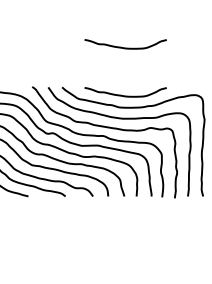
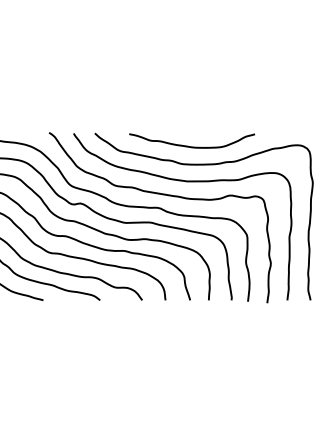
curve: (125, 47) -> (191, 72), removed

